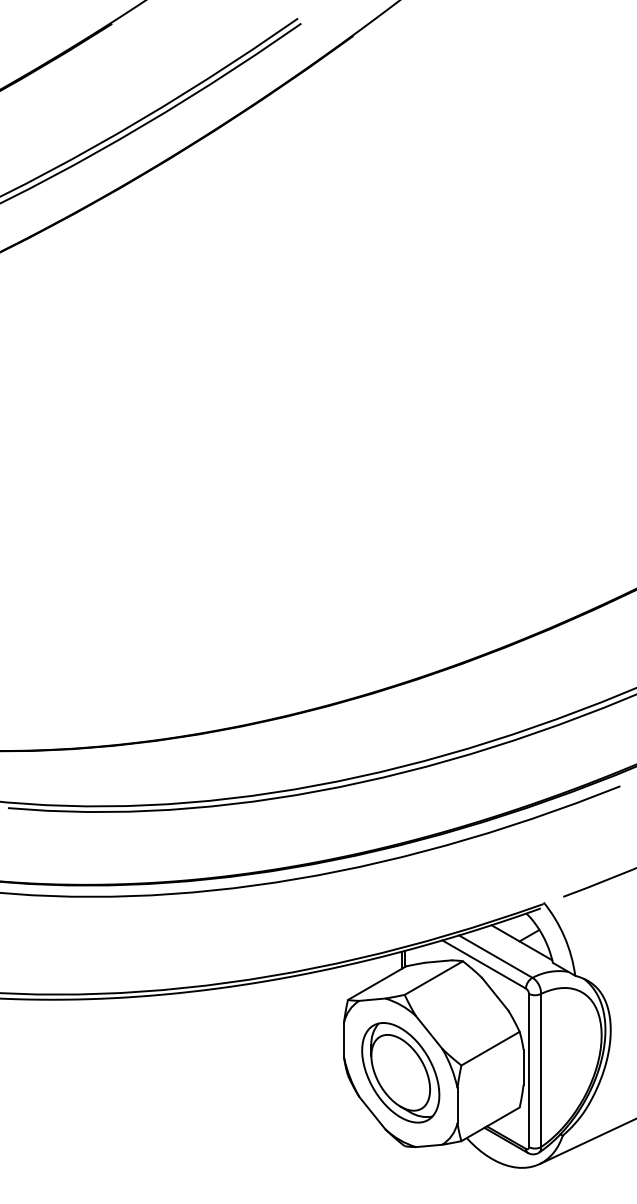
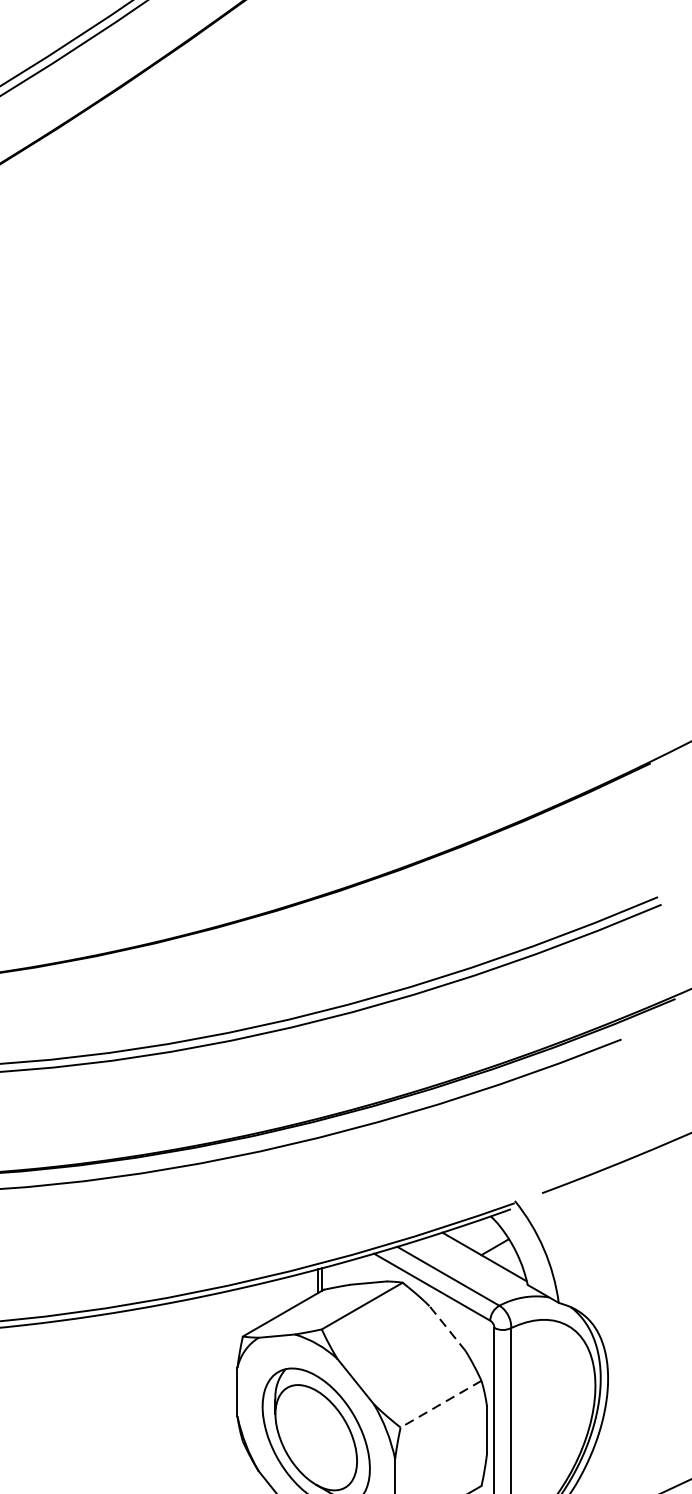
line: (495, 994) -> (447, 1328), solid -> dashed
line: (490, 1048) -> (440, 1403), solid -> dashed

